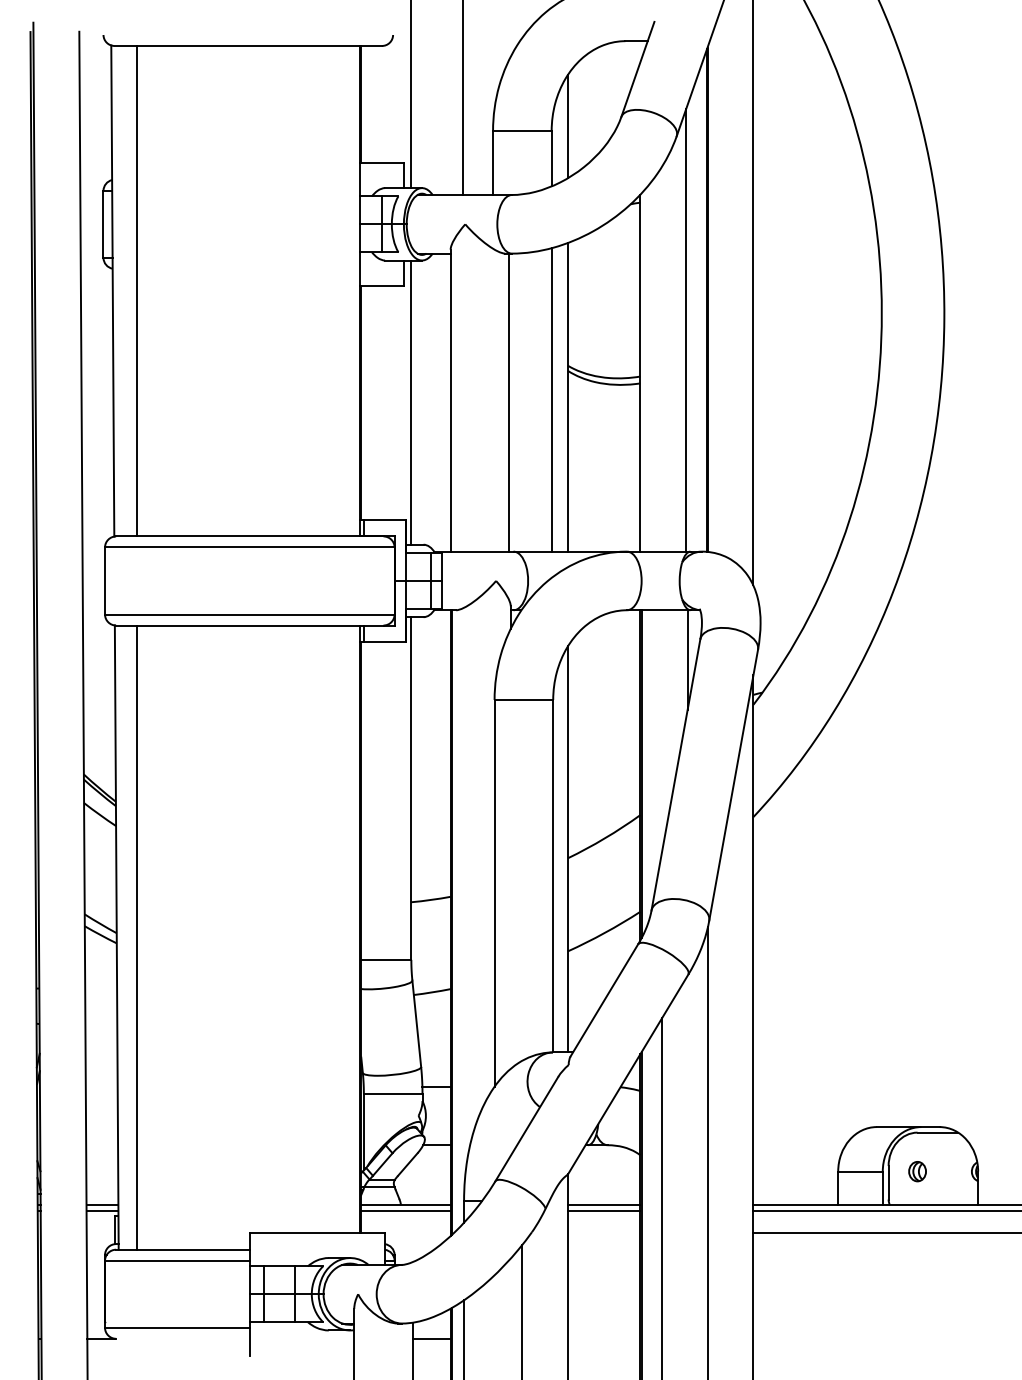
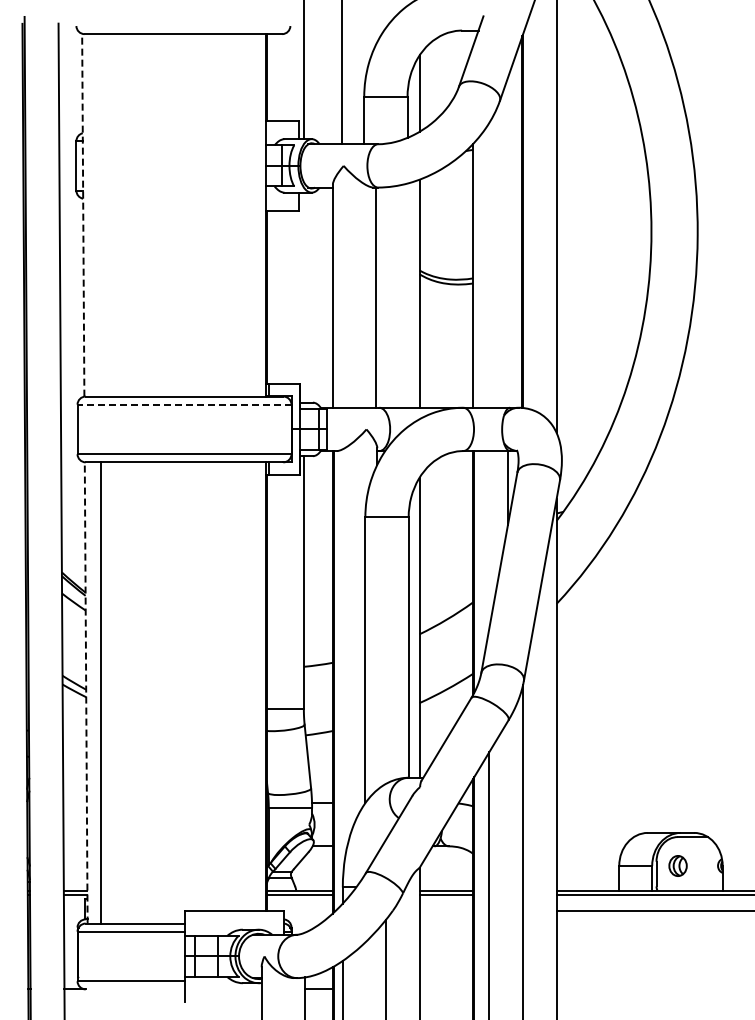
line: (113, 290) -> (83, 214), solid -> dashed
line: (137, 291) -> (101, 215), removed
line: (685, 329) -> (506, 243), removed
line: (551, 399) -> (407, 295), removed
line: (410, 402) -> (303, 297), removed
line: (249, 547) -> (184, 404), solid -> dashed
line: (117, 936) -> (86, 692), solid -> dashed
part: (917, 1171) -> (677, 865), size x1.4

